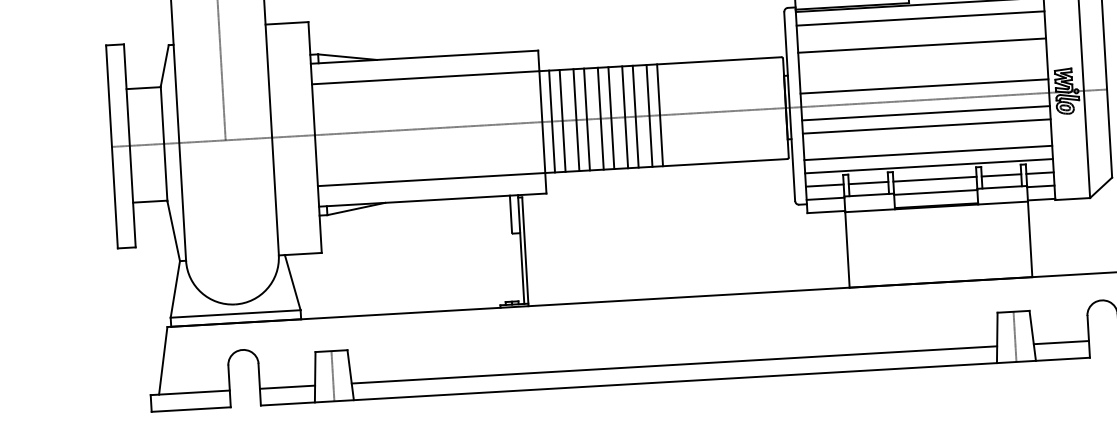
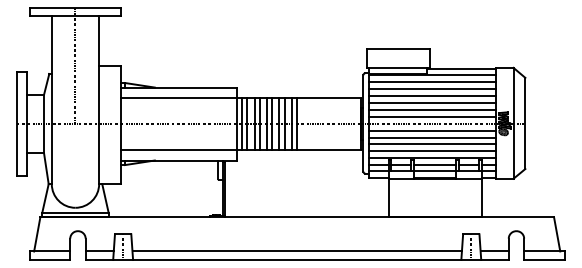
line: (921, 32) -> (432, 89), added
line: (922, 59) -> (432, 103), added
line: (923, 73) -> (432, 110), added
line: (927, 140) -> (432, 144), added

